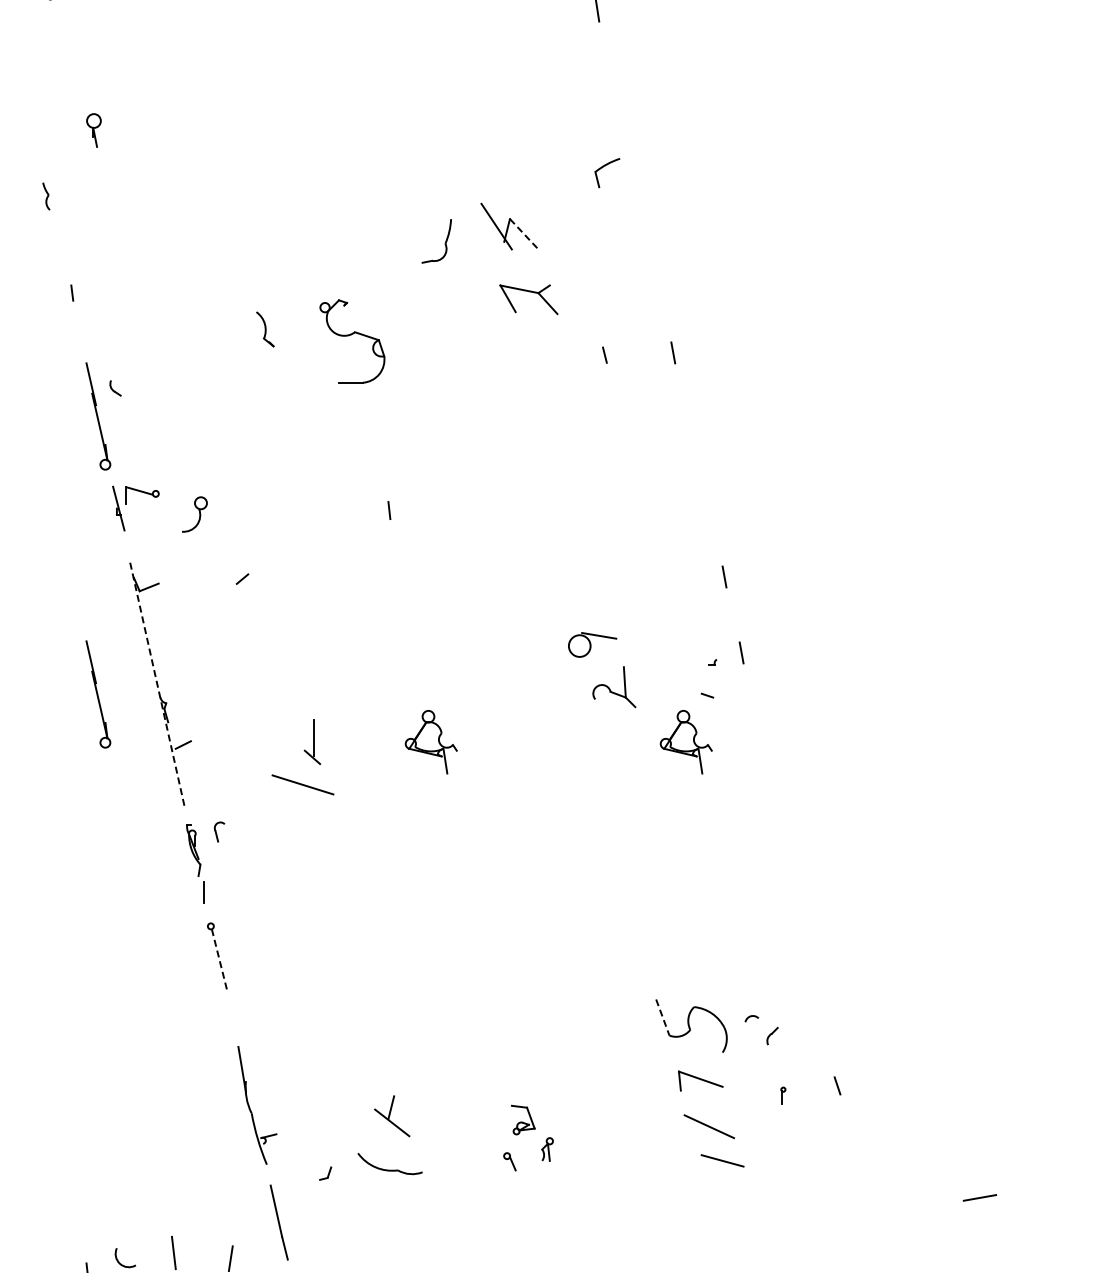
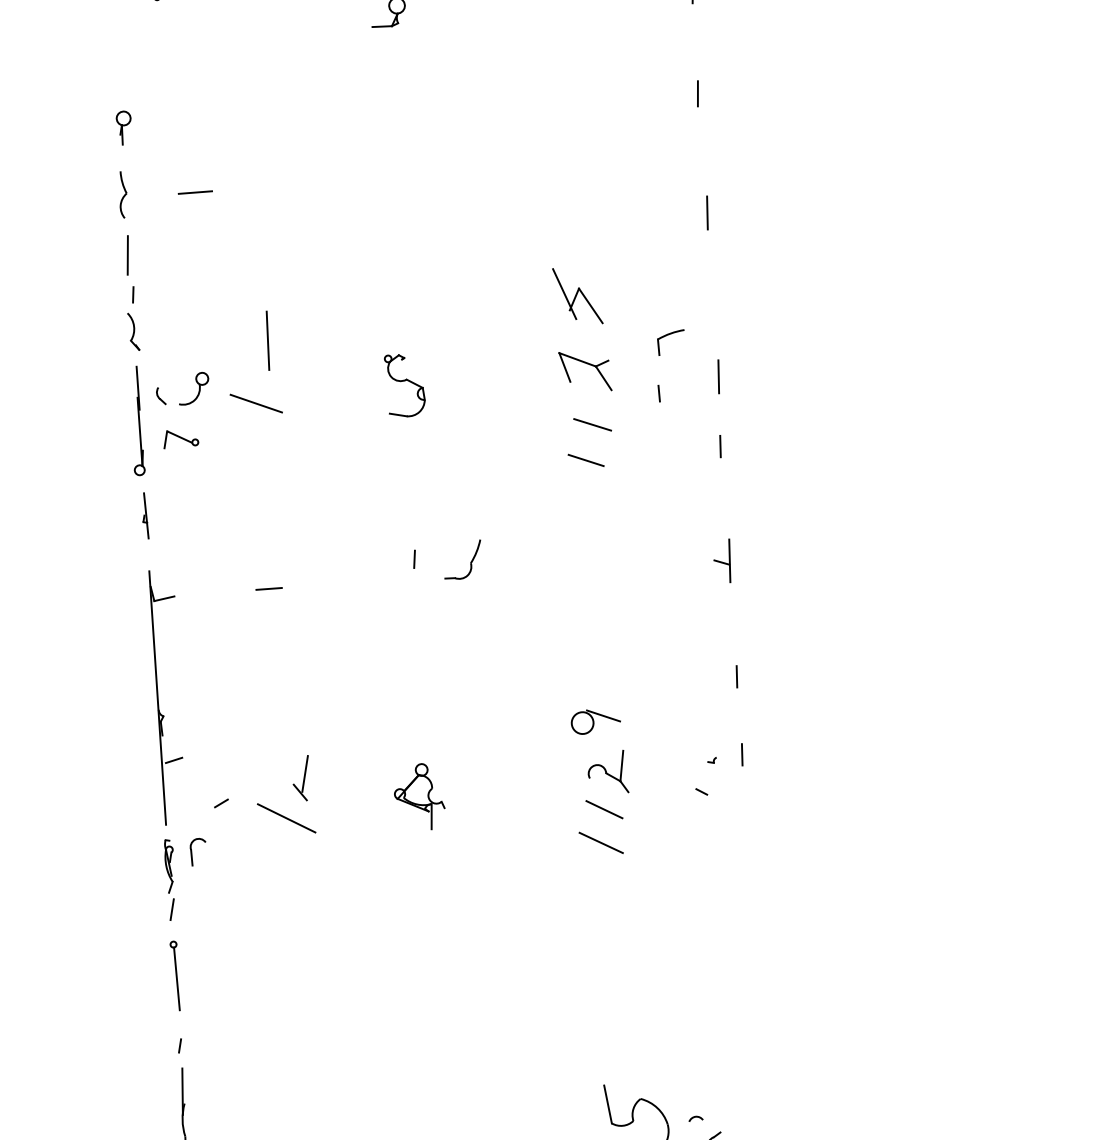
line: (624, 124) -> (707, 212), added
part: (93, 130) -> (121, 127), moved
part: (602, 168) -> (665, 337), moved
line: (117, 182) -> (195, 192), added
part: (46, 196) -> (122, 195), size x1.67
line: (524, 234) -> (591, 306), dashed -> solid
part: (444, 243) -> (470, 562), moved
line: (60, 255) -> (127, 255), added
line: (660, 284) -> (718, 376), added
line: (211, 317) -> (267, 340), added
part: (265, 329) -> (133, 331), moved
part: (352, 341) -> (403, 385), size x0.71
line: (544, 350) -> (593, 424), added
line: (604, 354) -> (658, 392), moved
line: (209, 381) -> (255, 403), added
line: (543, 386) -> (586, 459), added
part: (693, 463) -> (723, 559), added
part: (142, 495) -> (181, 441), moved
part: (194, 514) -> (194, 389), moved
line: (250, 561) -> (268, 588), added
line: (242, 578) -> (221, 802), moved
line: (157, 686) -> (157, 698), dashed -> solid
part: (98, 694) -> (97, 697), removed
line: (614, 727) -> (604, 809), added
part: (685, 742) -> (672, 835), removed
line: (616, 760) -> (601, 842), added
part: (219, 831) -> (196, 851), size x1.43
line: (219, 960) -> (176, 979), dashed -> solid
line: (663, 1017) -> (608, 1104), dashed -> solid
line: (232, 1024) -> (179, 1045), added

